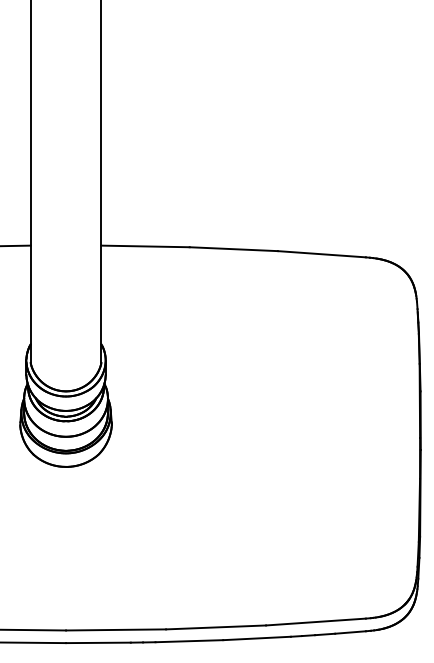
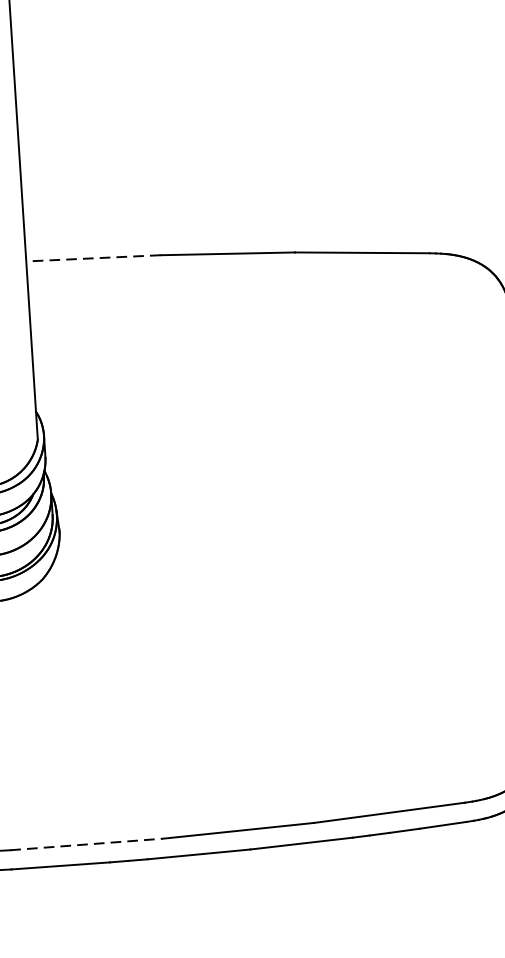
line: (145, 246) -> (93, 258), solid -> dashed
line: (116, 629) -> (86, 843), solid -> dashed

